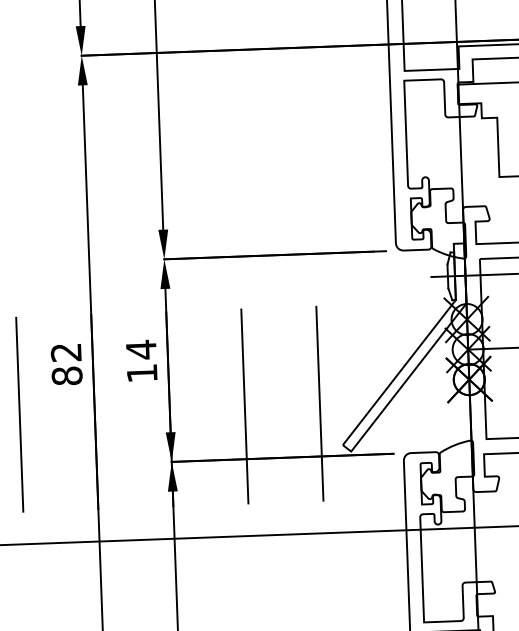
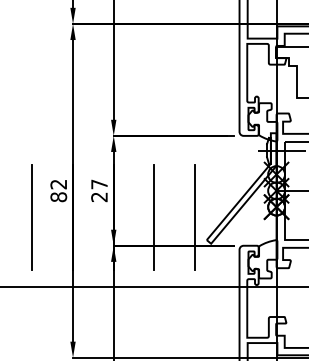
text: (141, 360) -> (99, 190), 14 -> 27

